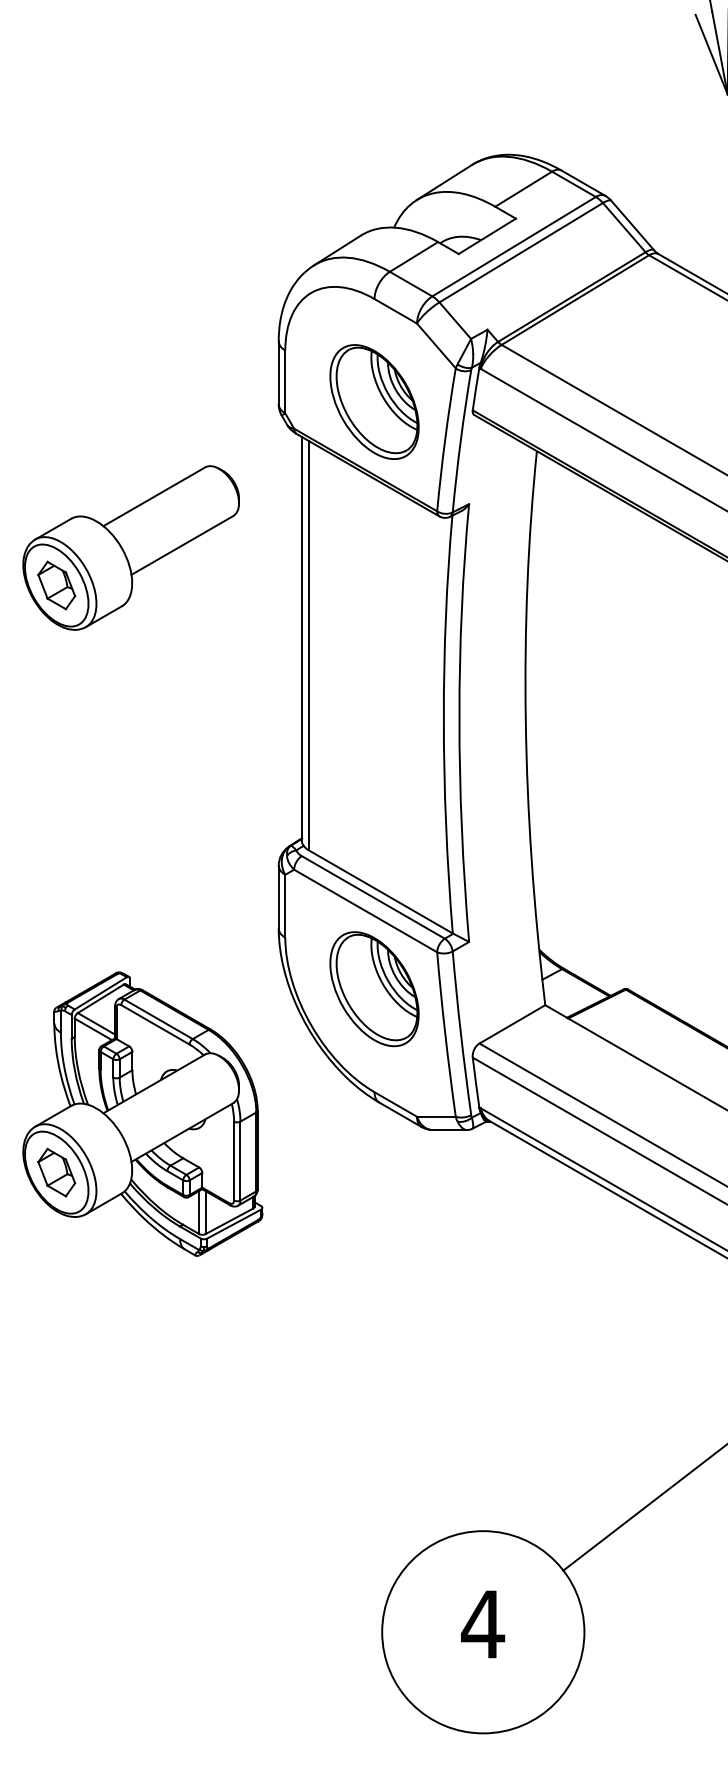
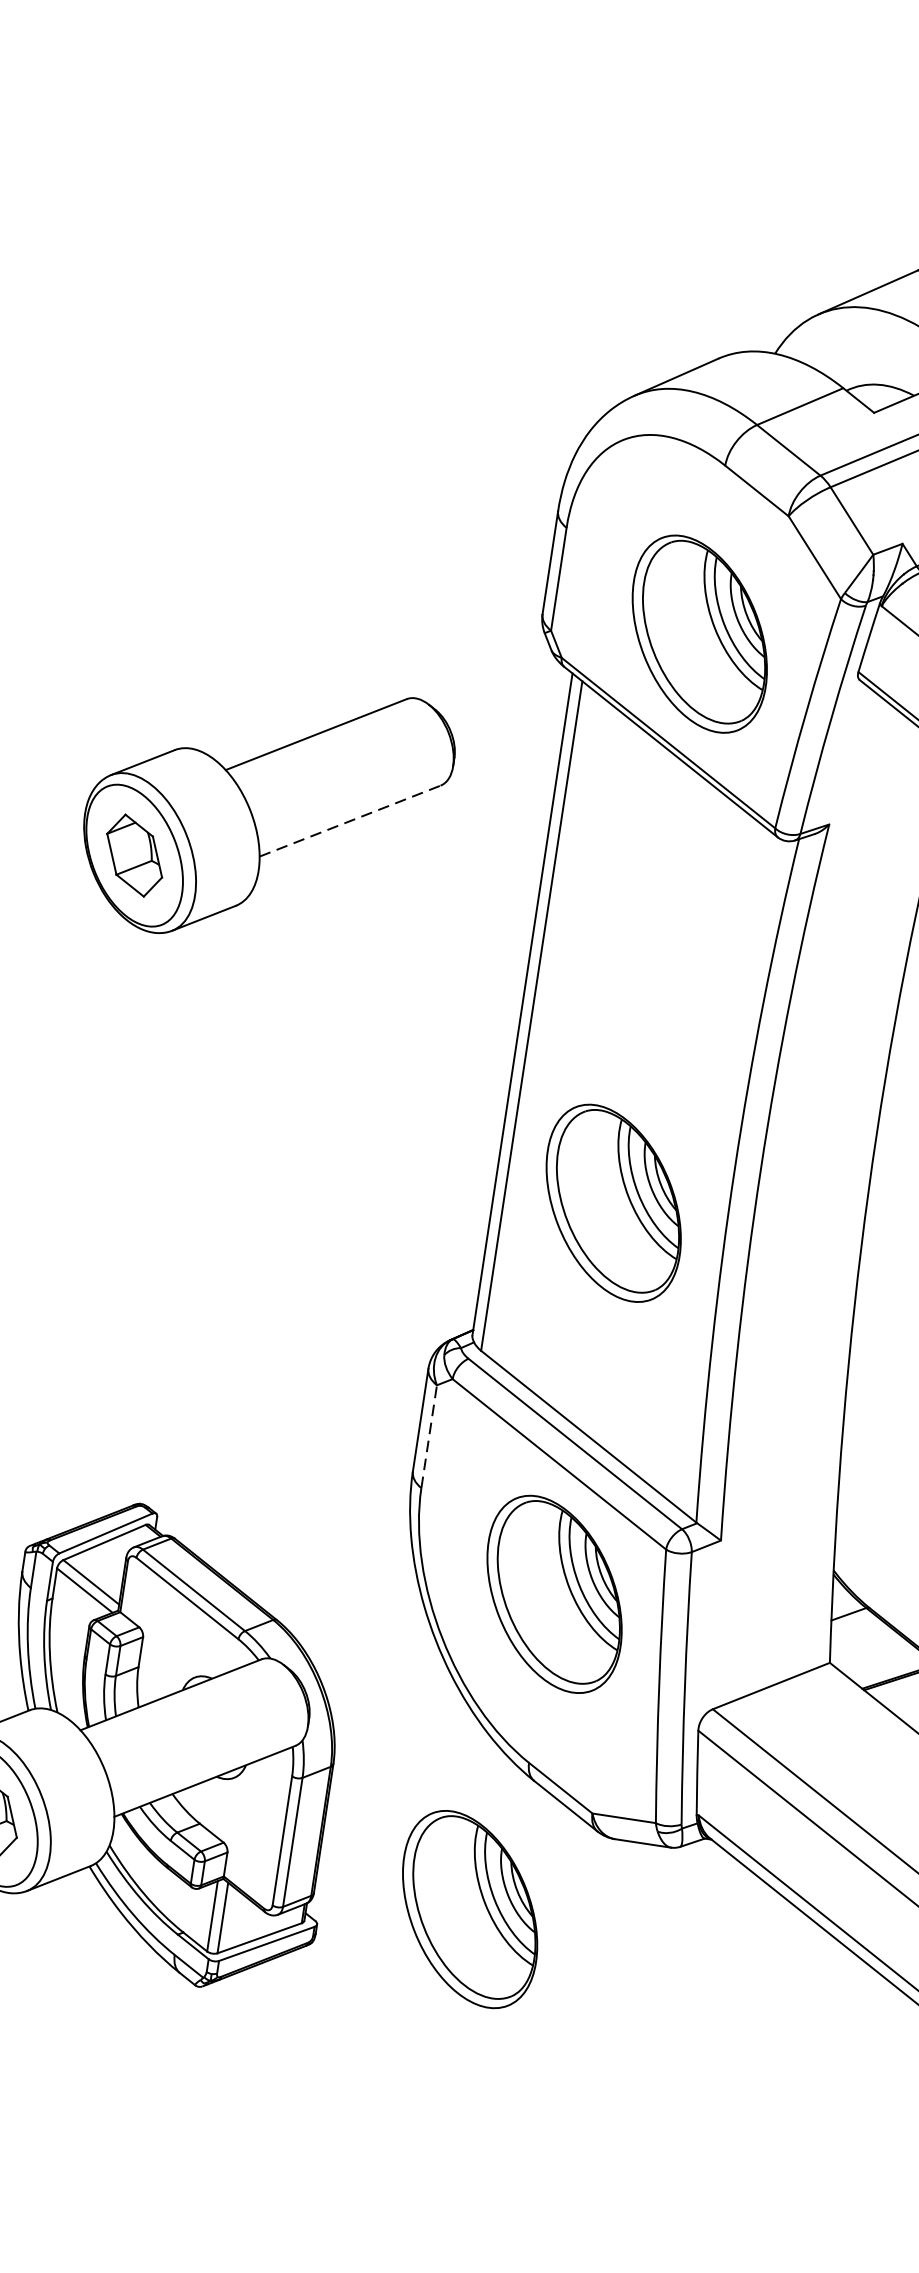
line: (182, 545) -> (350, 821), solid -> dashed
part: (374, 749) -> (613, 1202), added
line: (285, 905) -> (429, 1435), solid -> dashed
part: (352, 1185) -> (469, 1910), added

